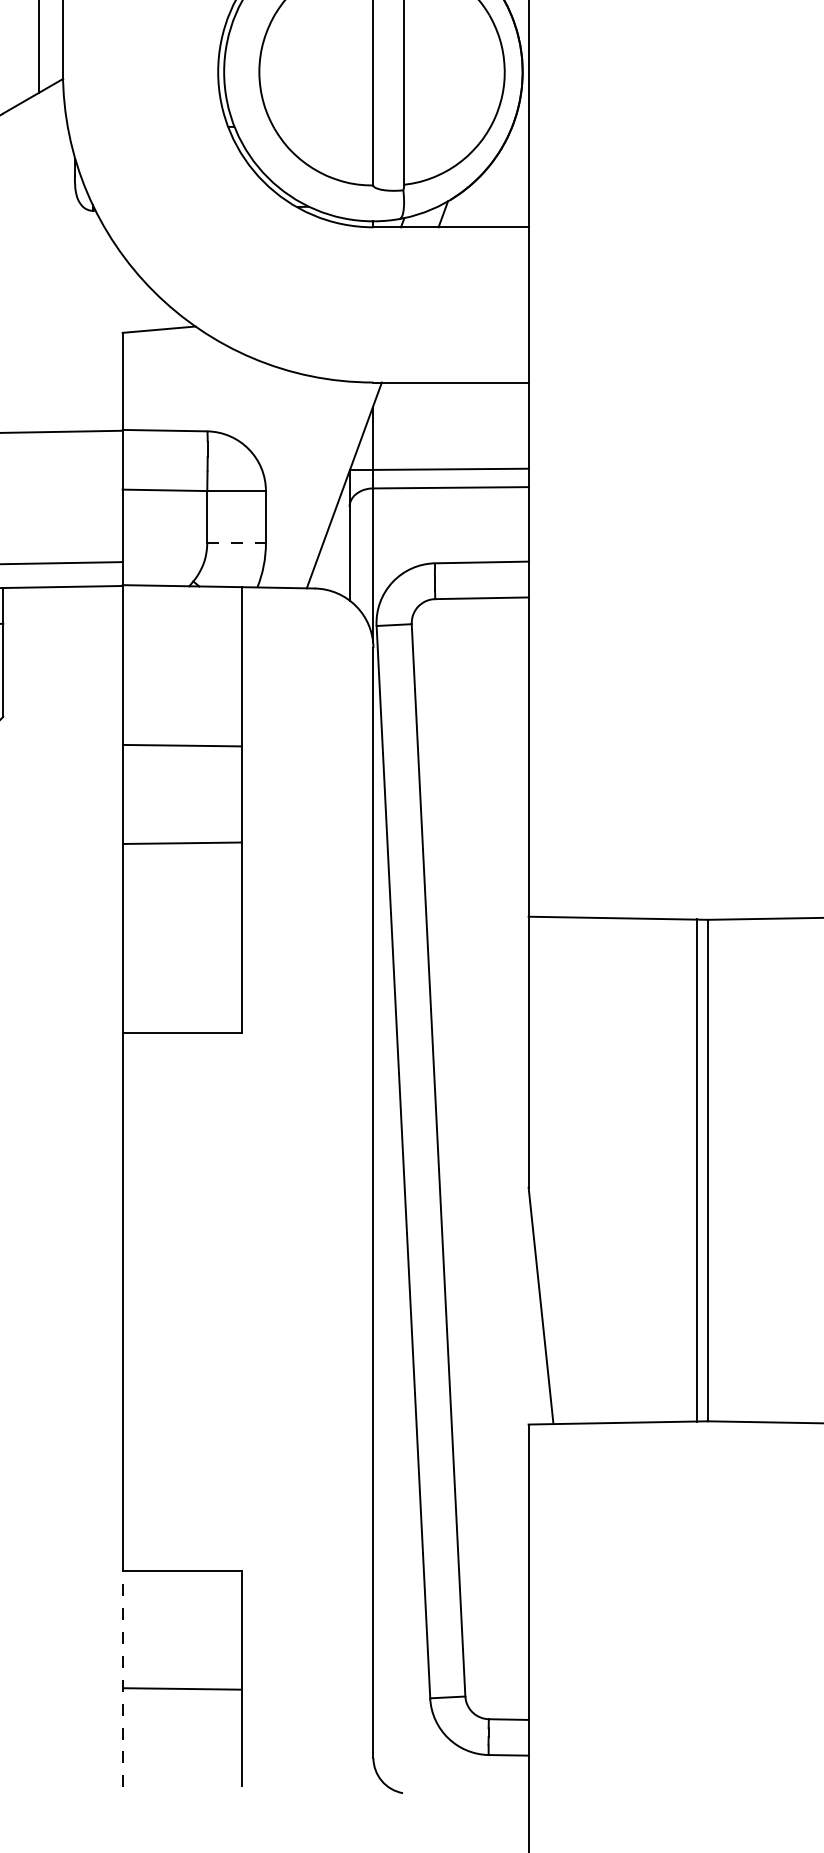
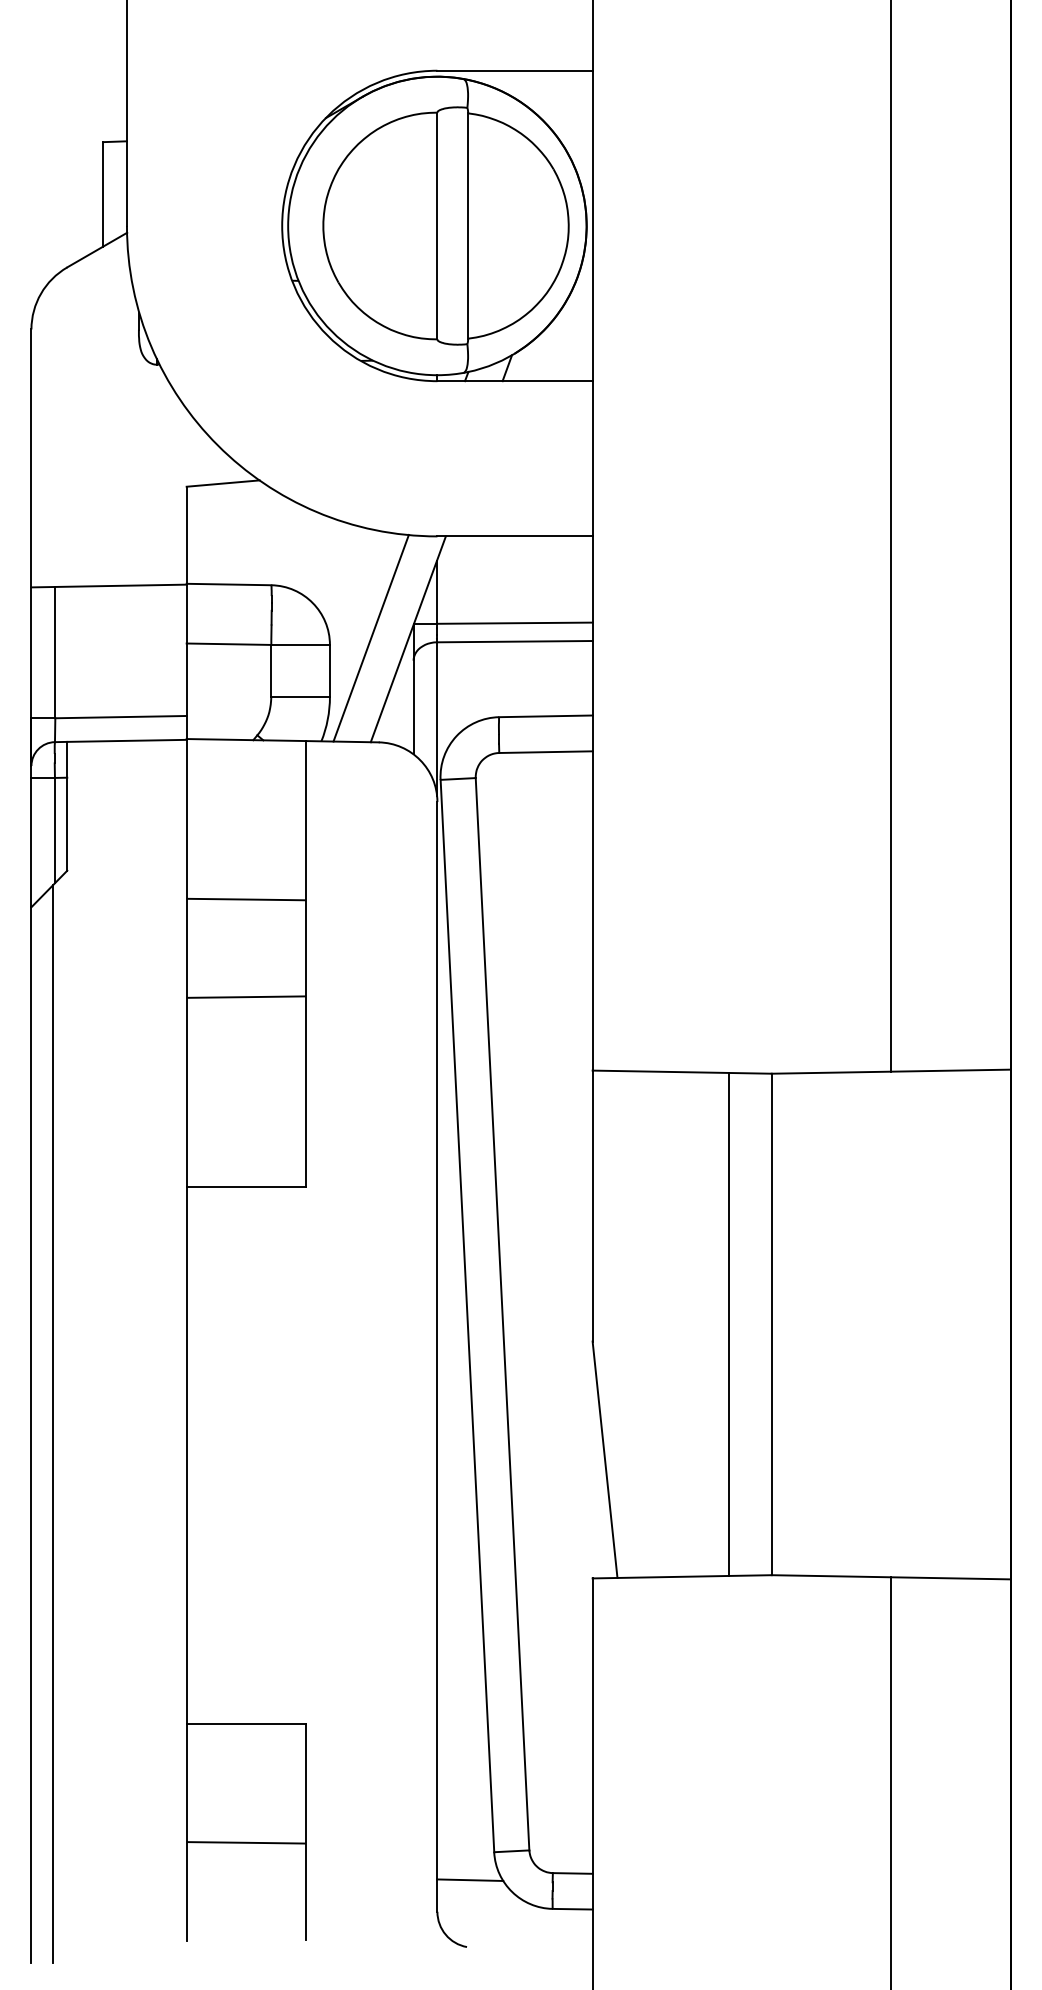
line: (306, 483) -> (370, 637), added
line: (237, 543) -> (301, 697), dashed -> solid
line: (697, 1170) -> (729, 1324), moved
line: (122, 1678) -> (186, 1832), dashed -> solid
line: (406, 1725) -> (470, 1879), added

